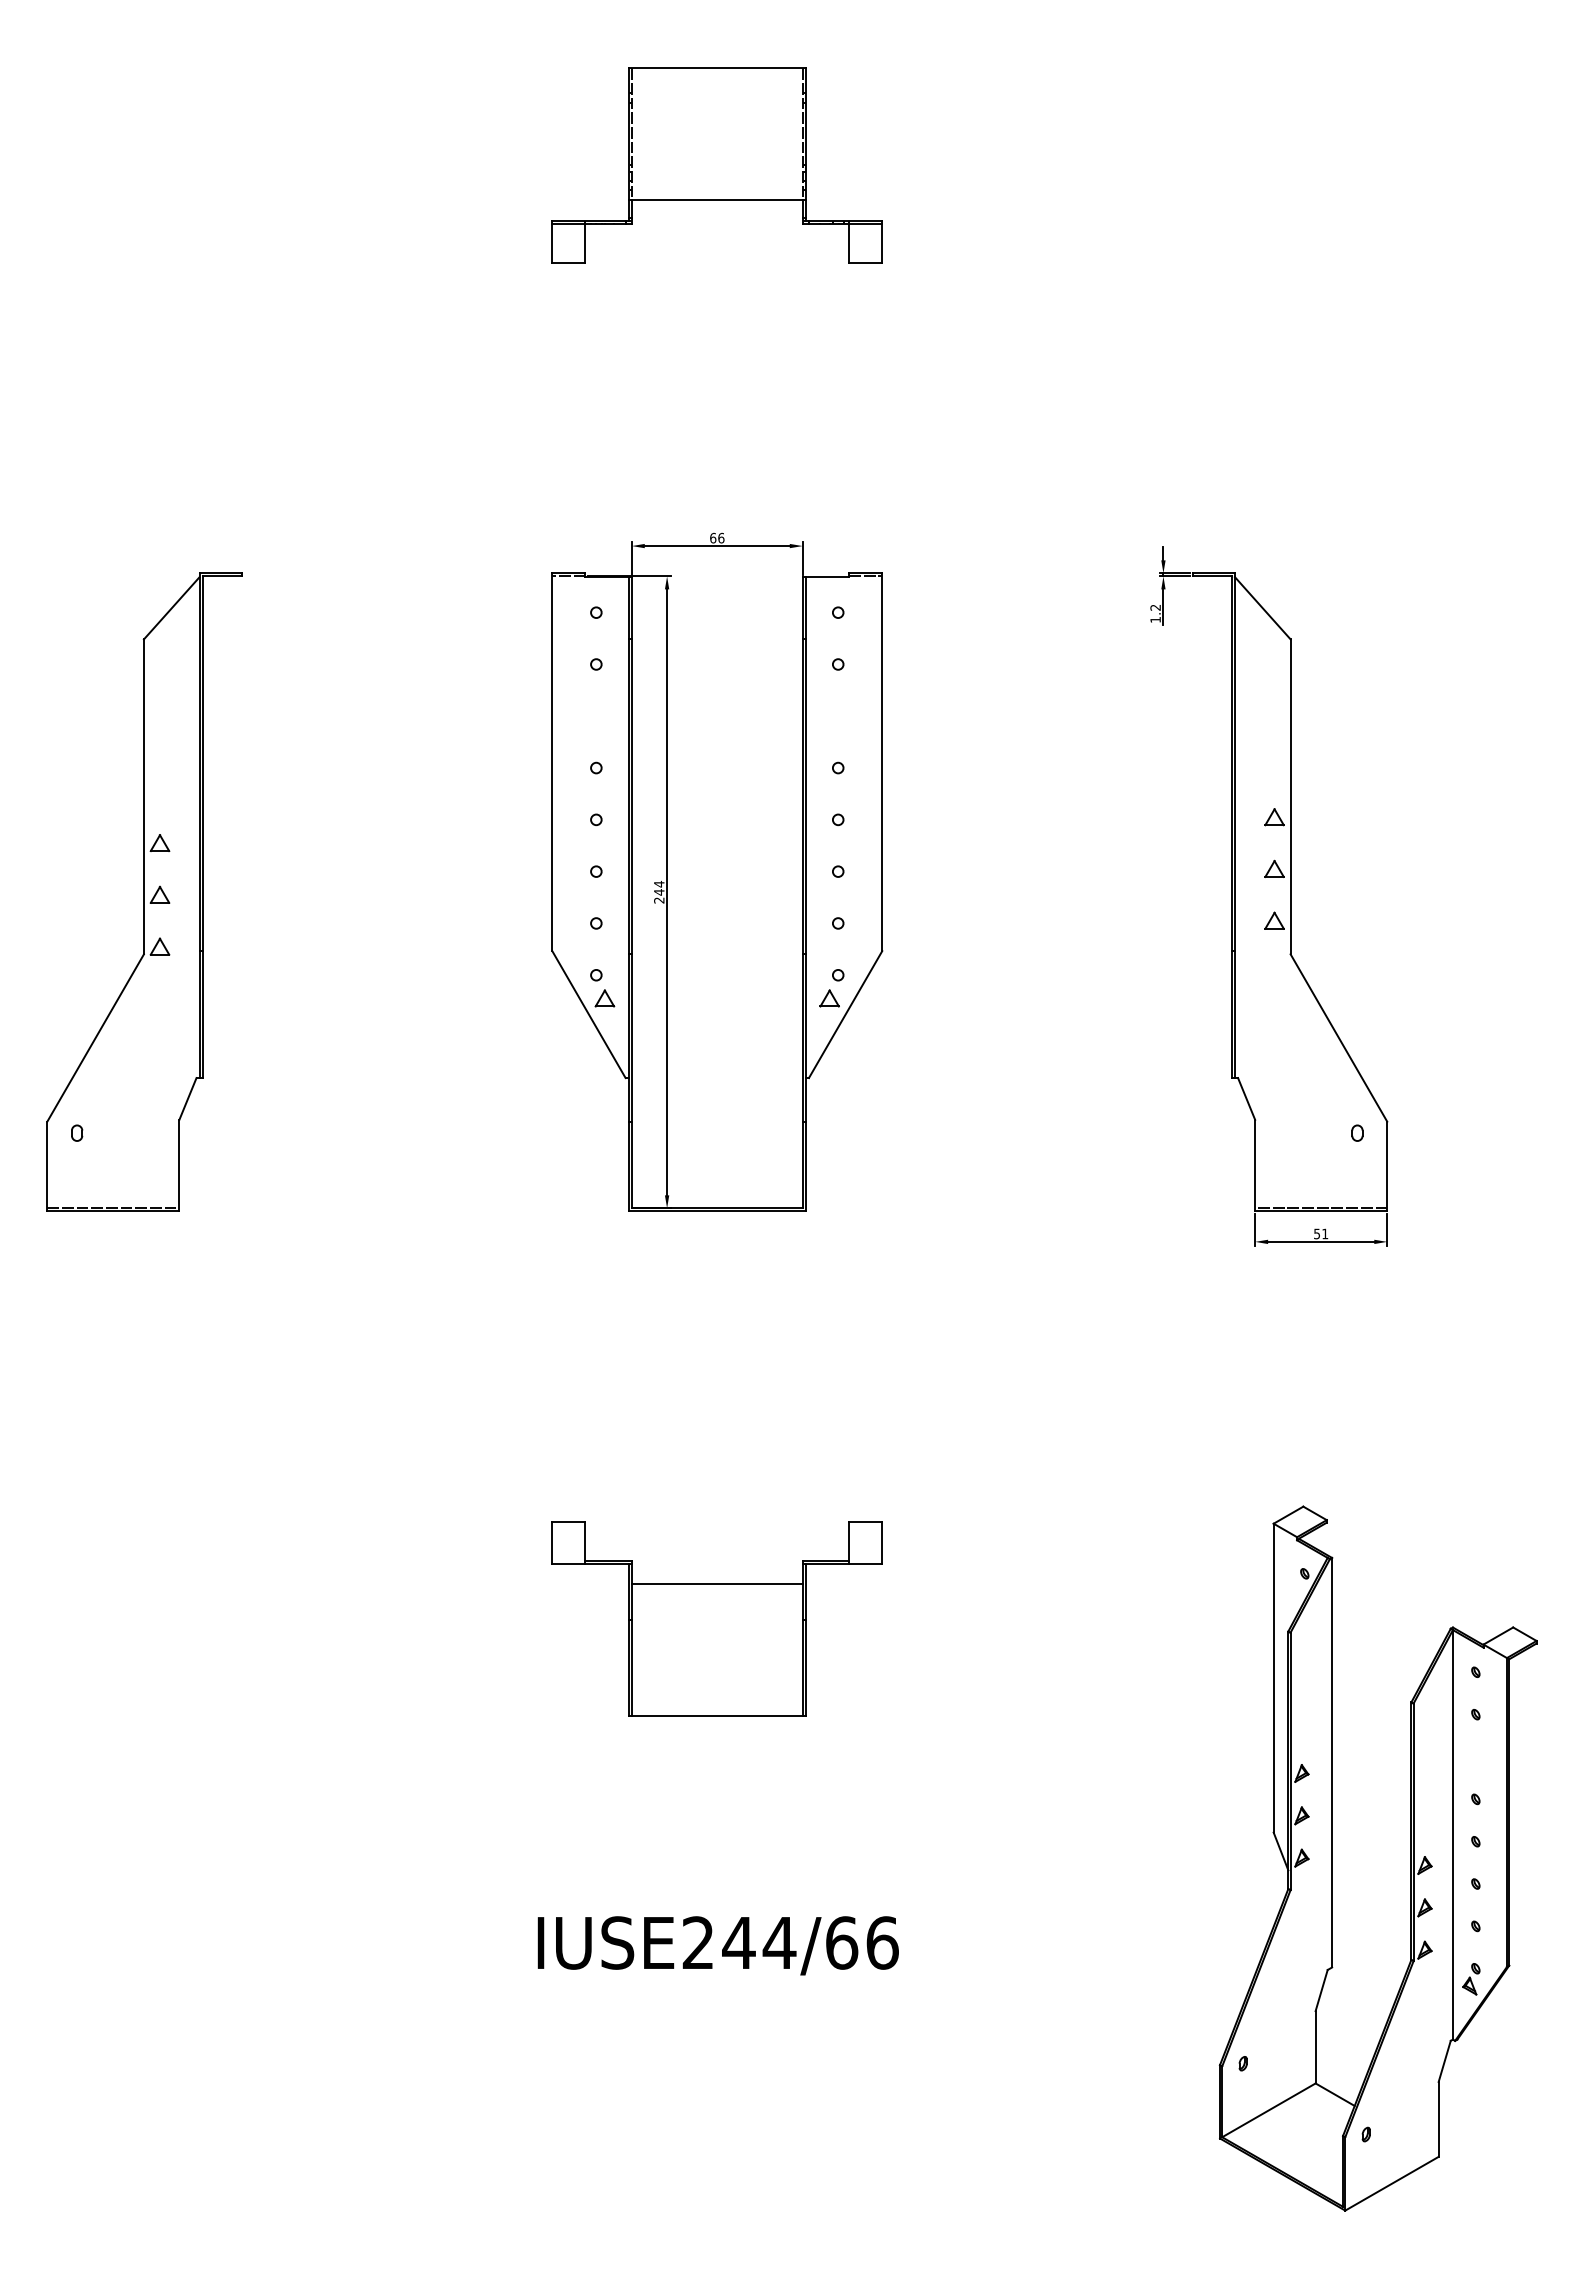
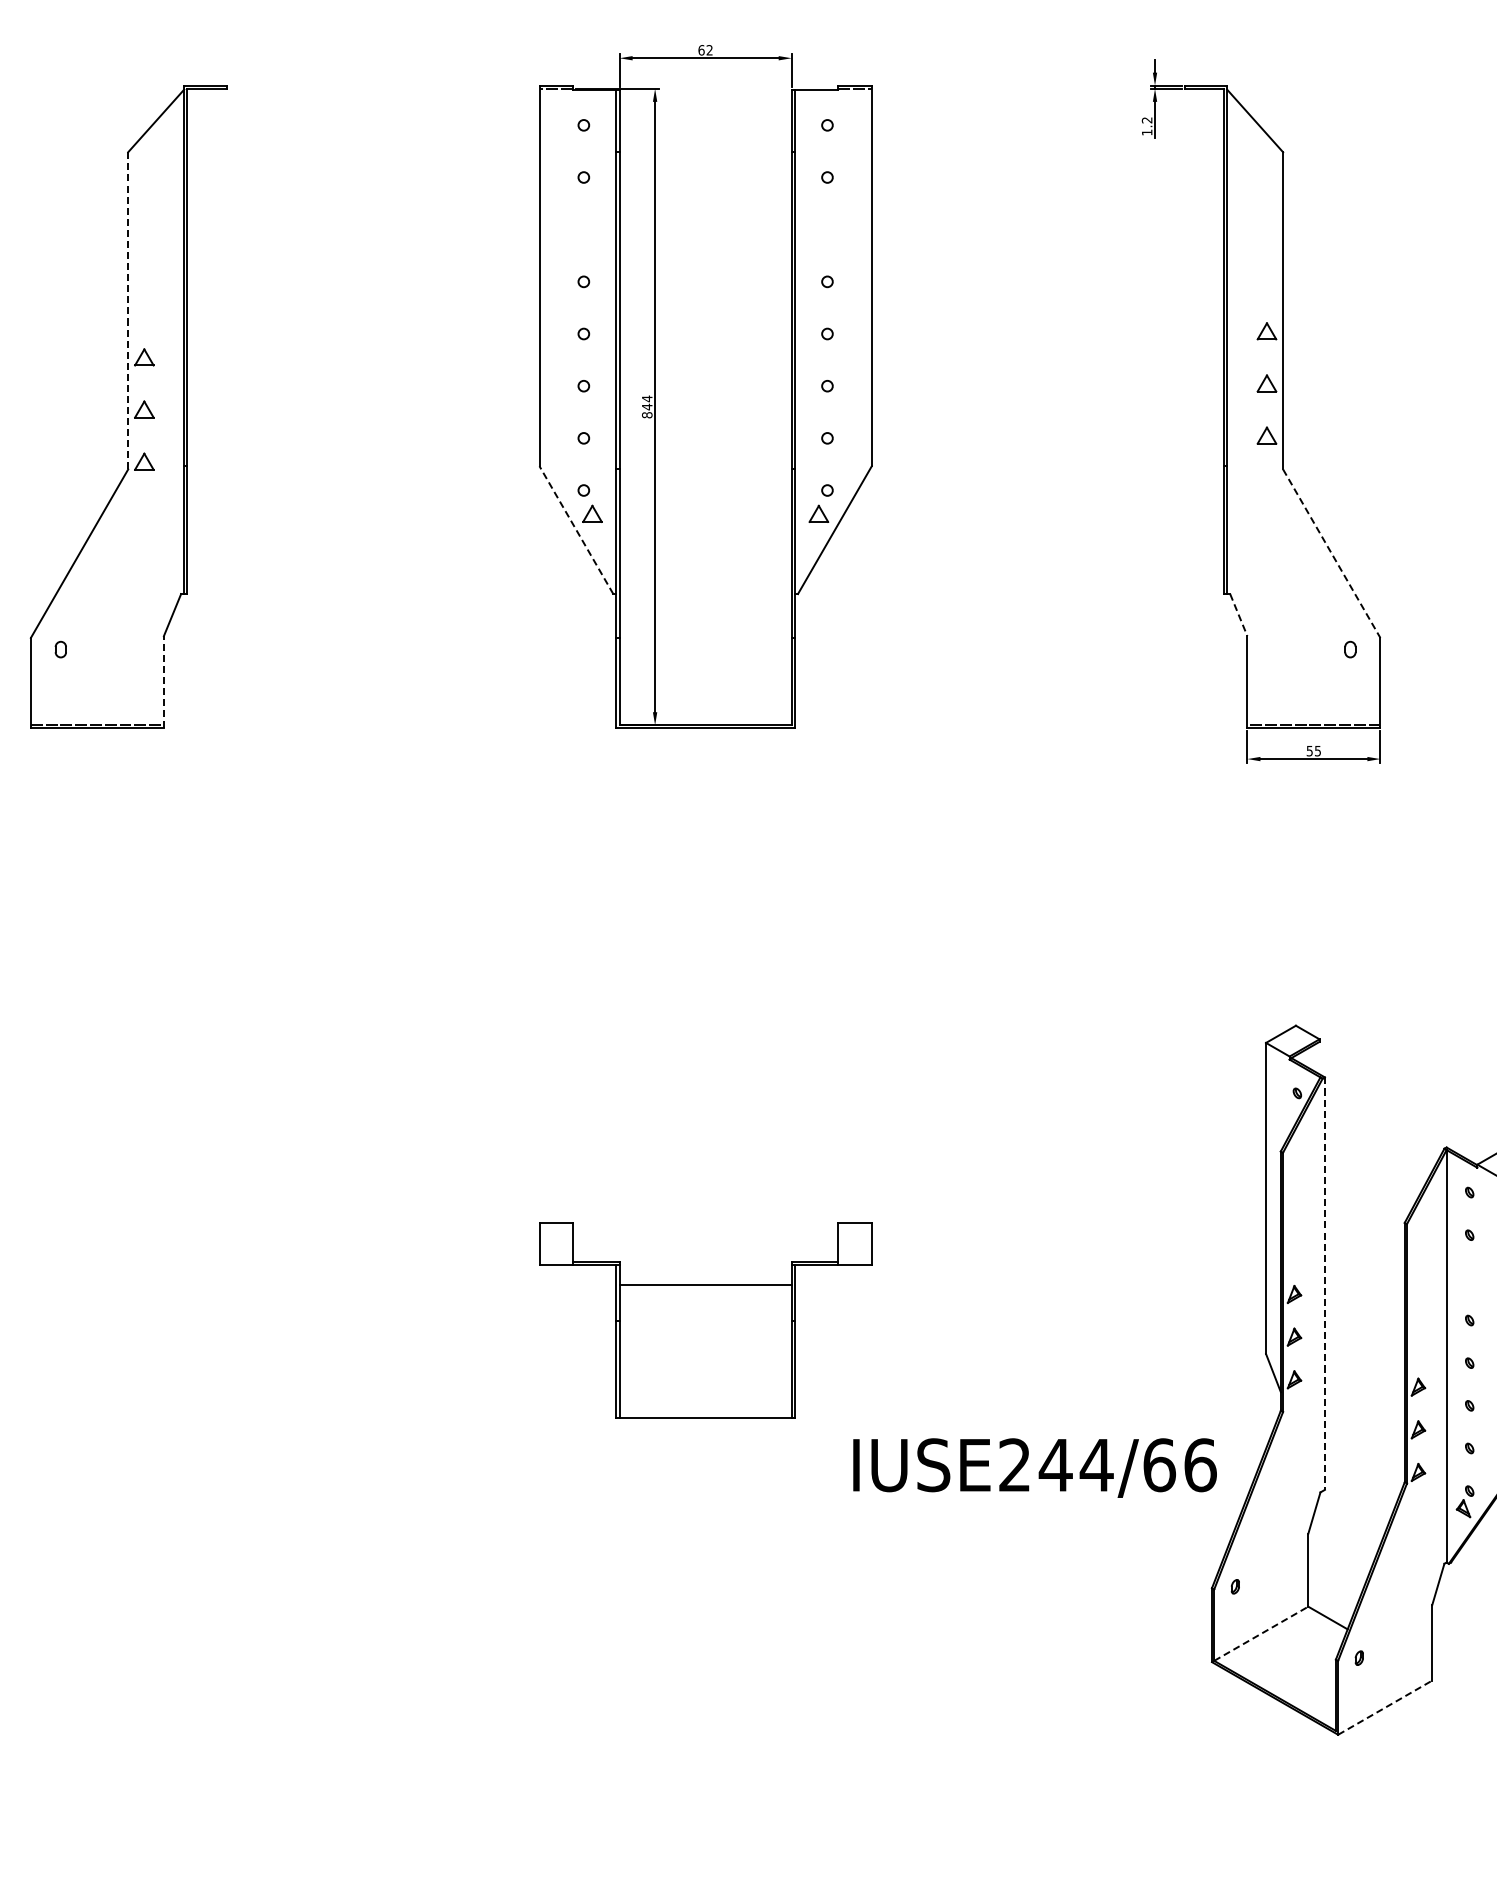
text: (721, 537) -> (709, 49), 66 -> 62
line: (143, 797) -> (127, 311), solid -> dashed
text: (659, 900) -> (647, 415), 244 -> 844
line: (588, 1014) -> (575, 530), solid -> dashed
line: (1338, 1038) -> (1331, 554), solid -> dashed
line: (1246, 1098) -> (1238, 614), solid -> dashed
line: (179, 1165) -> (164, 682), solid -> dashed
text: (1325, 1233) -> (1318, 750), 51 -> 55
part: (716, 1618) -> (704, 1319), moved
line: (1332, 1762) -> (1325, 1283), solid -> dashed
text: (717, 1945) -> (1034, 1467), moved
line: (1268, 2110) -> (1260, 1633), solid -> dashed
line: (1391, 2183) -> (1384, 1707), solid -> dashed

